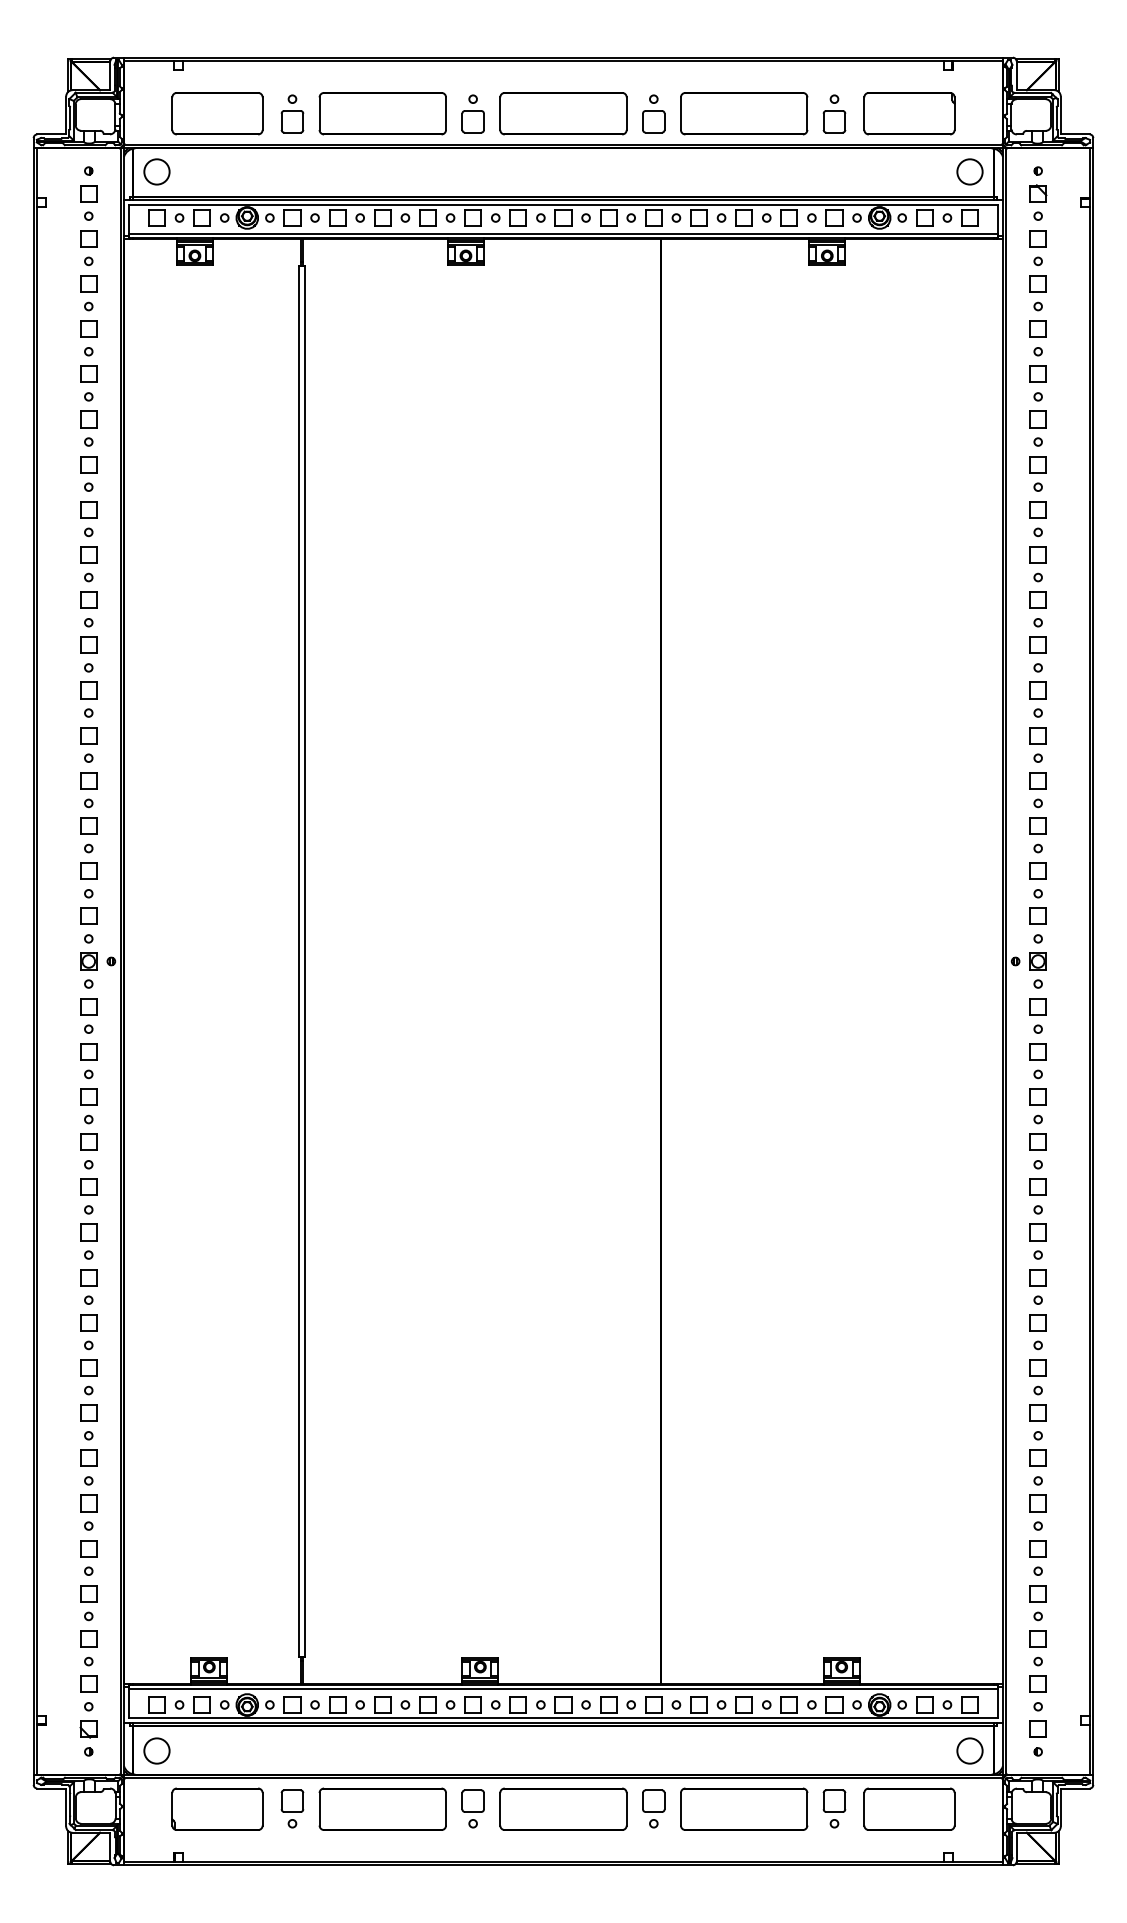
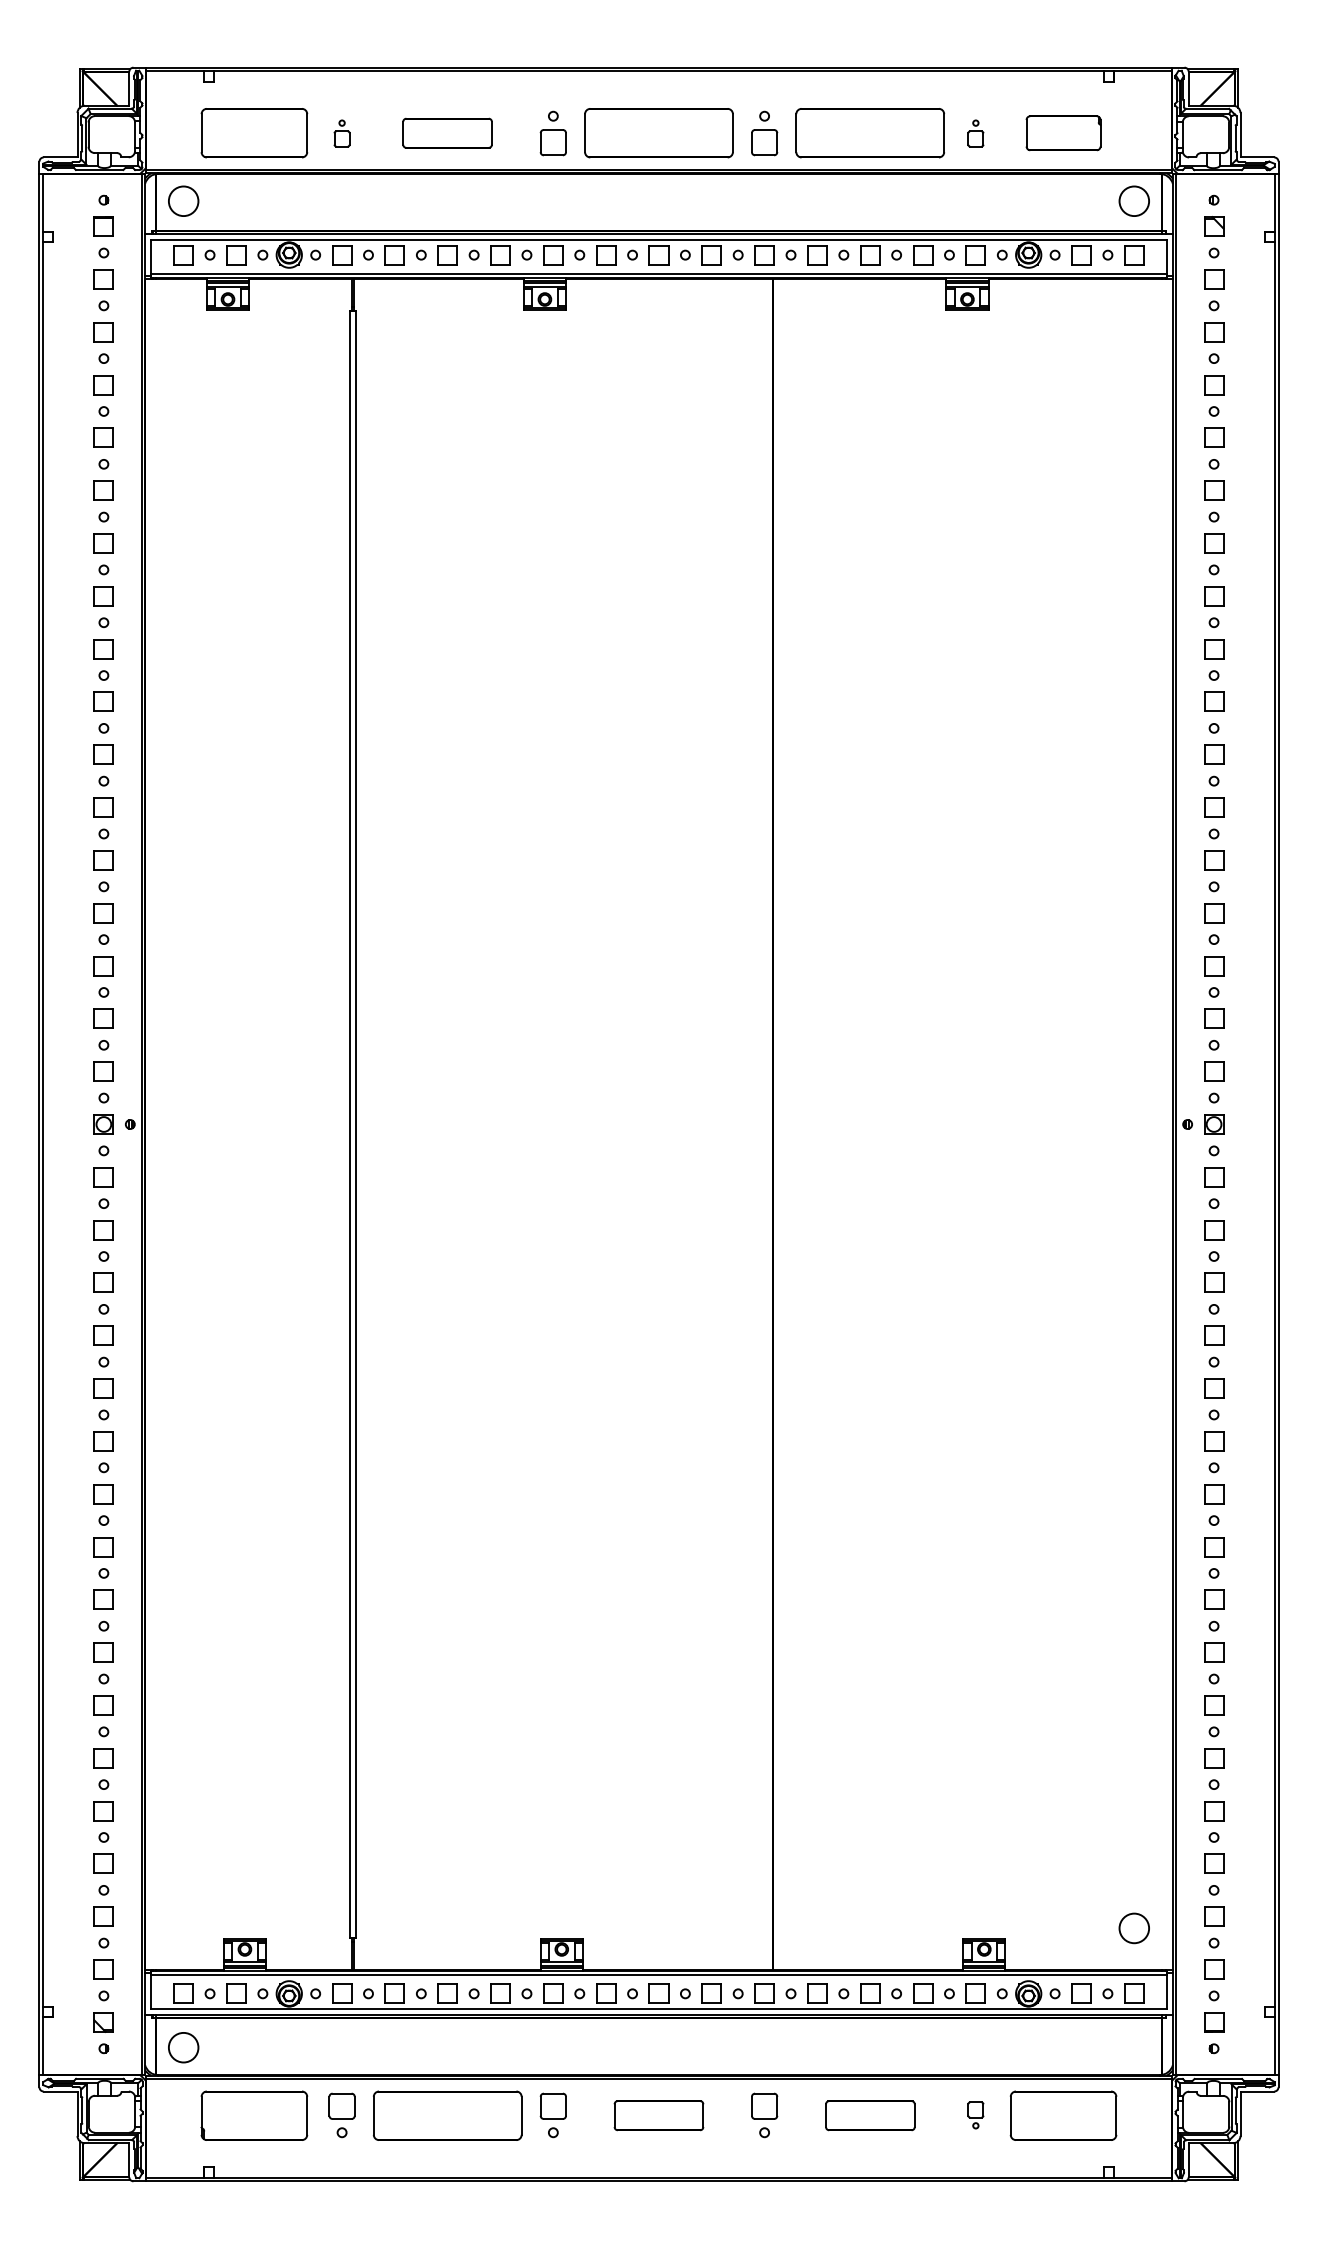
part: (292, 113) -> (342, 132), size x0.6
part: (382, 113) -> (447, 132), size x0.6
part: (834, 113) -> (975, 132), size x0.6
part: (909, 113) -> (1063, 132), size x0.7
circle: (969, 1750) -> (1133, 1927), moved
part: (563, 1808) -> (659, 2114), size x0.6
part: (744, 1808) -> (870, 2114), size x0.6
part: (834, 1808) -> (975, 2114), size x0.6

